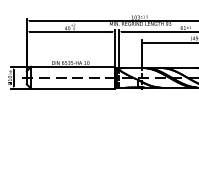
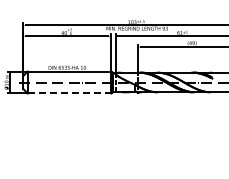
line: (72, 88) -> (69, 93), solid -> dashed

